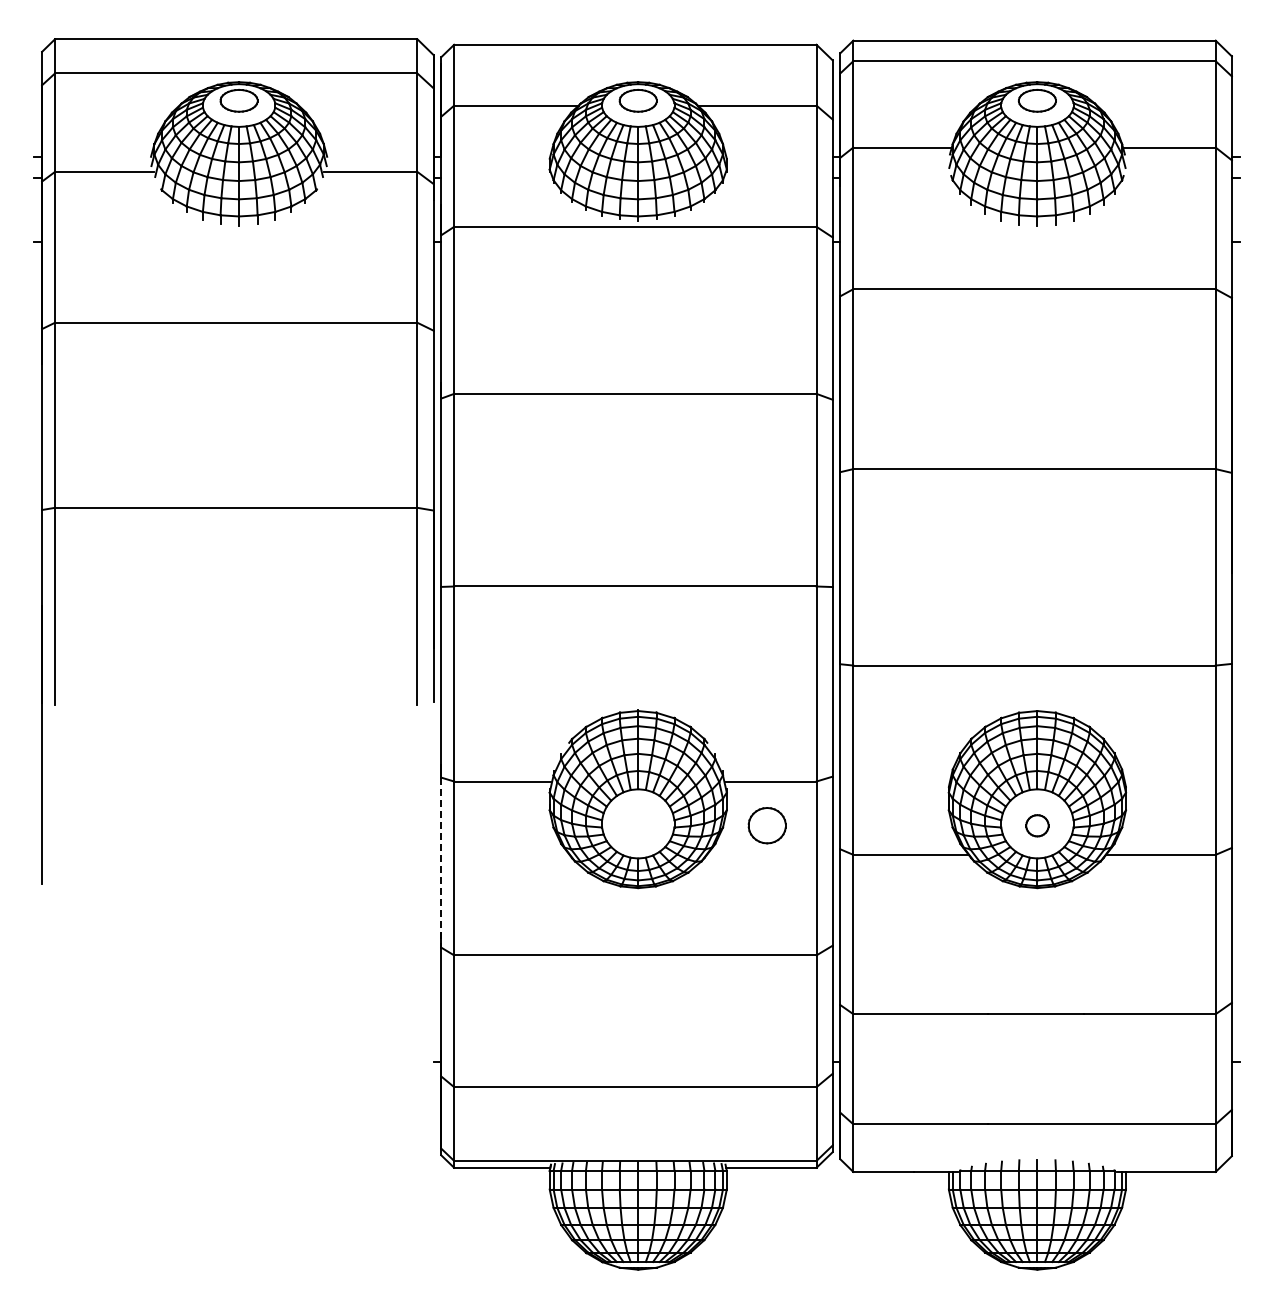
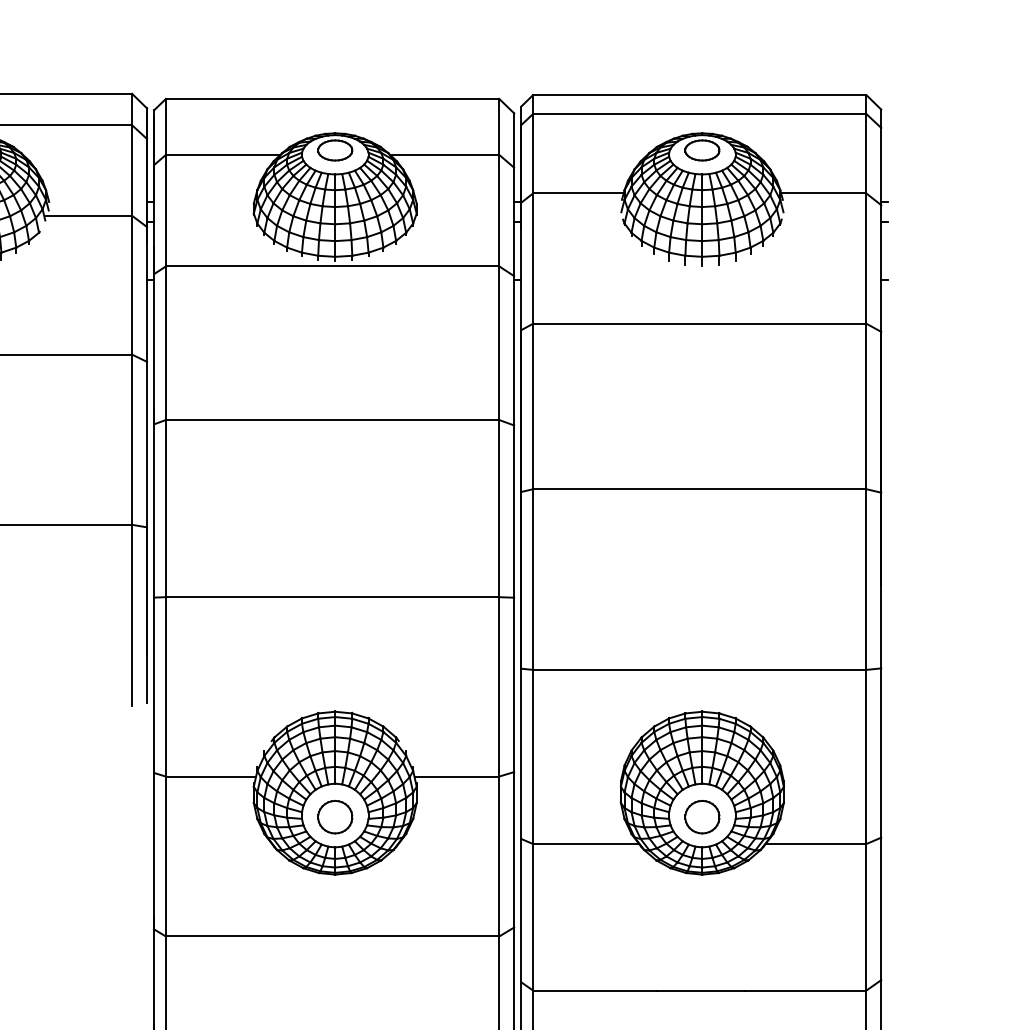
part: (766, 825) -> (334, 817), moved
part: (1037, 825) -> (702, 817), size x1.67
line: (441, 863) -> (154, 851), dashed -> solid

